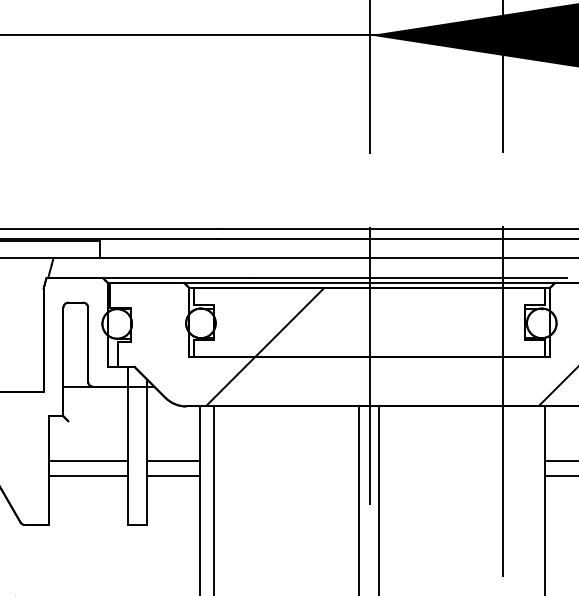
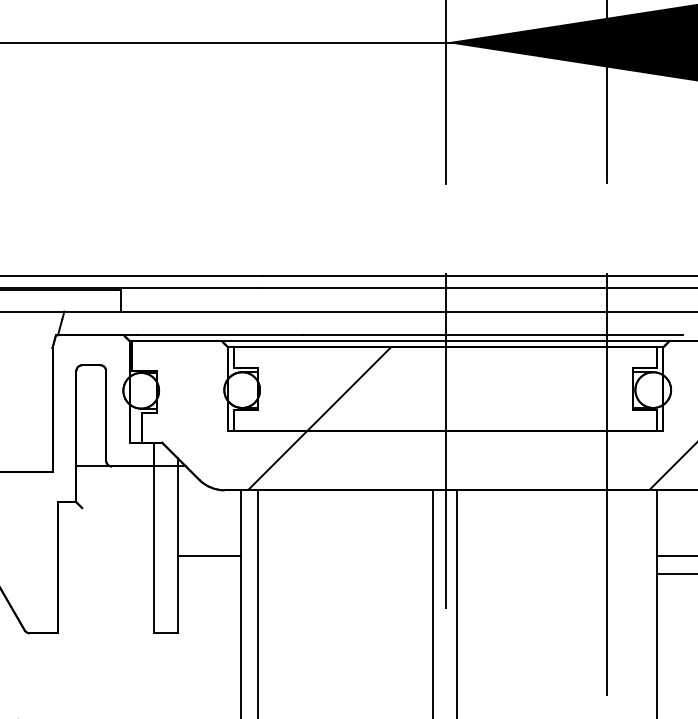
line: (87, 460) -> (105, 555), removed
line: (87, 475) -> (105, 573), removed
line: (173, 475) -> (209, 573), removed

